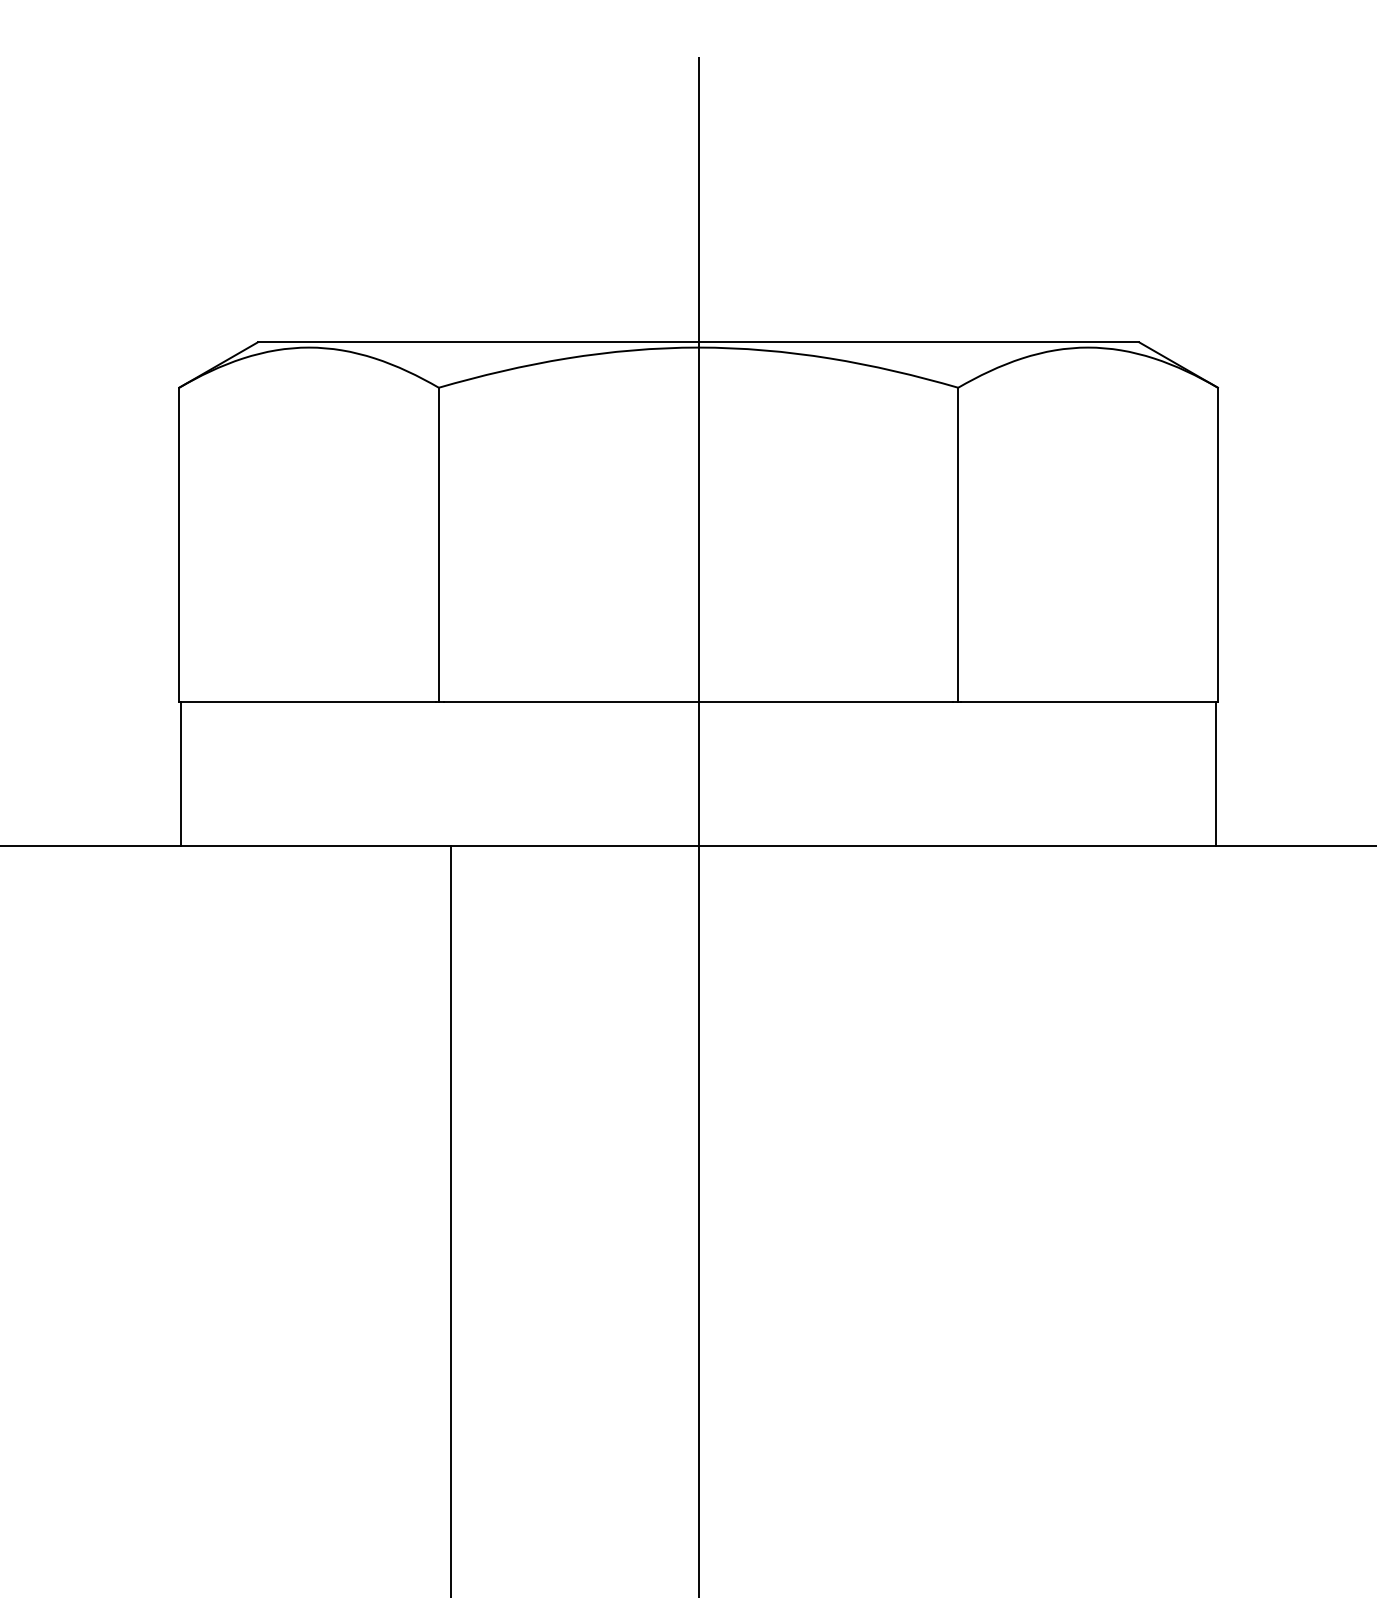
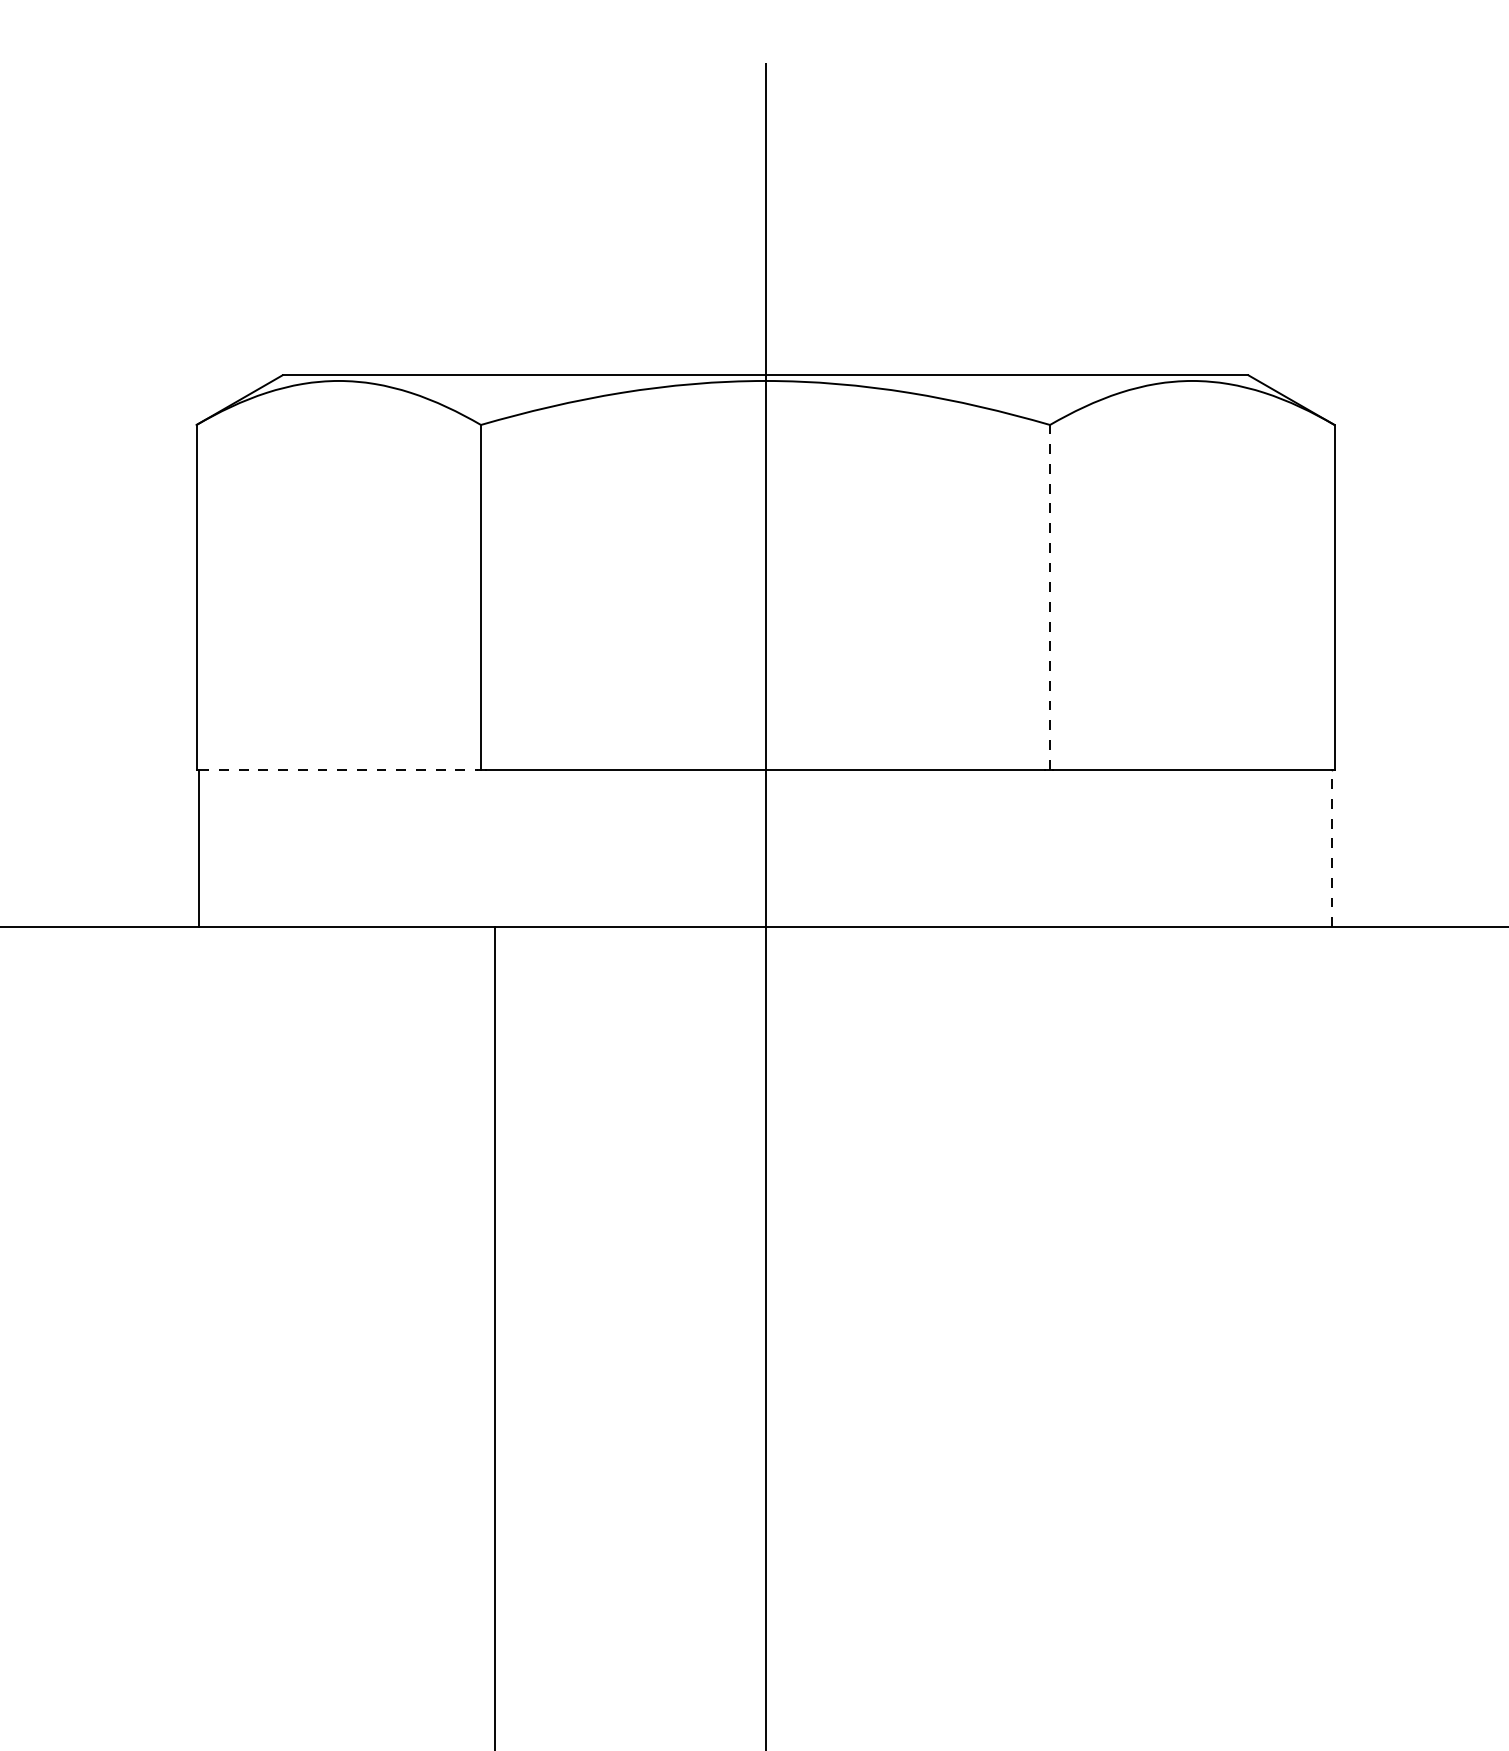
line: (958, 544) -> (1050, 596), solid -> dashed
line: (308, 702) -> (338, 769), solid -> dashed
line: (1216, 774) -> (1332, 848), solid -> dashed

